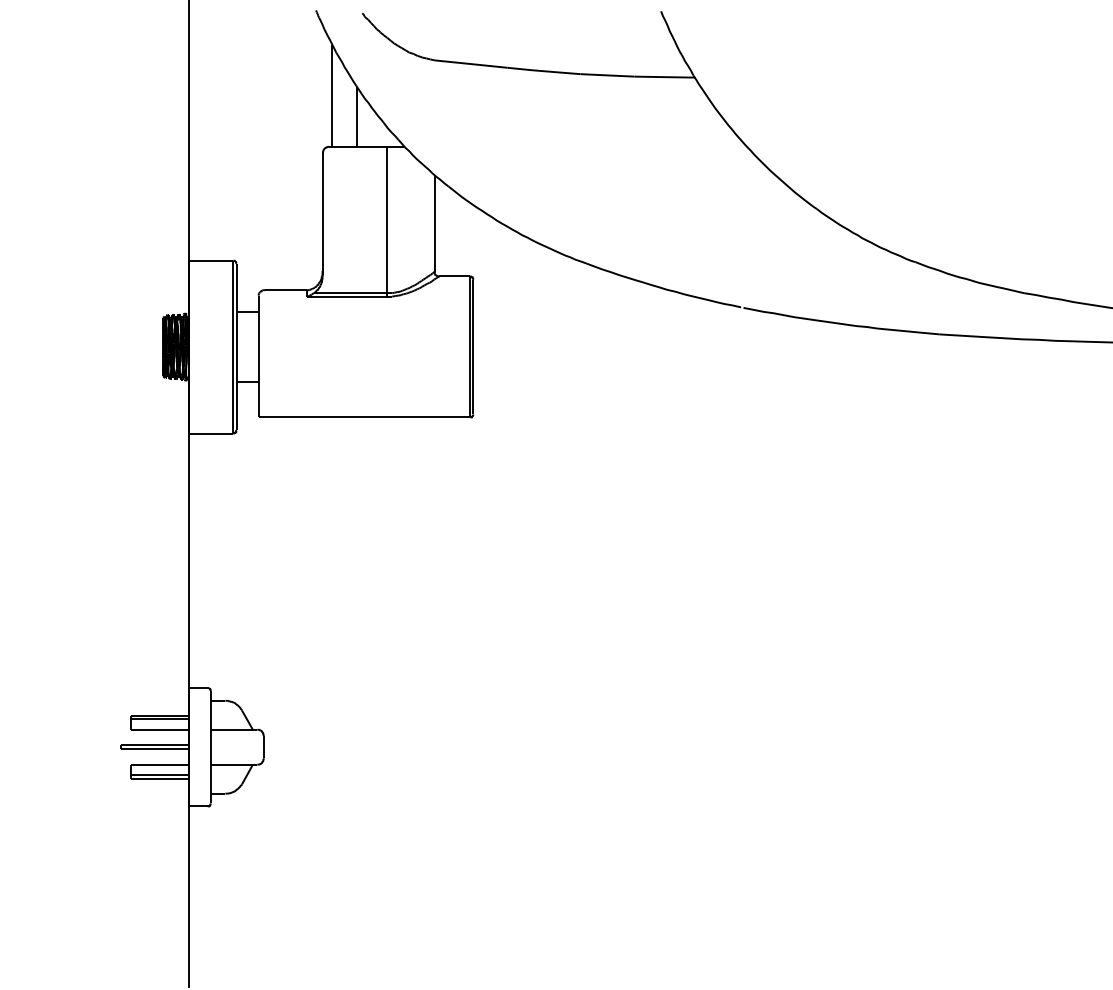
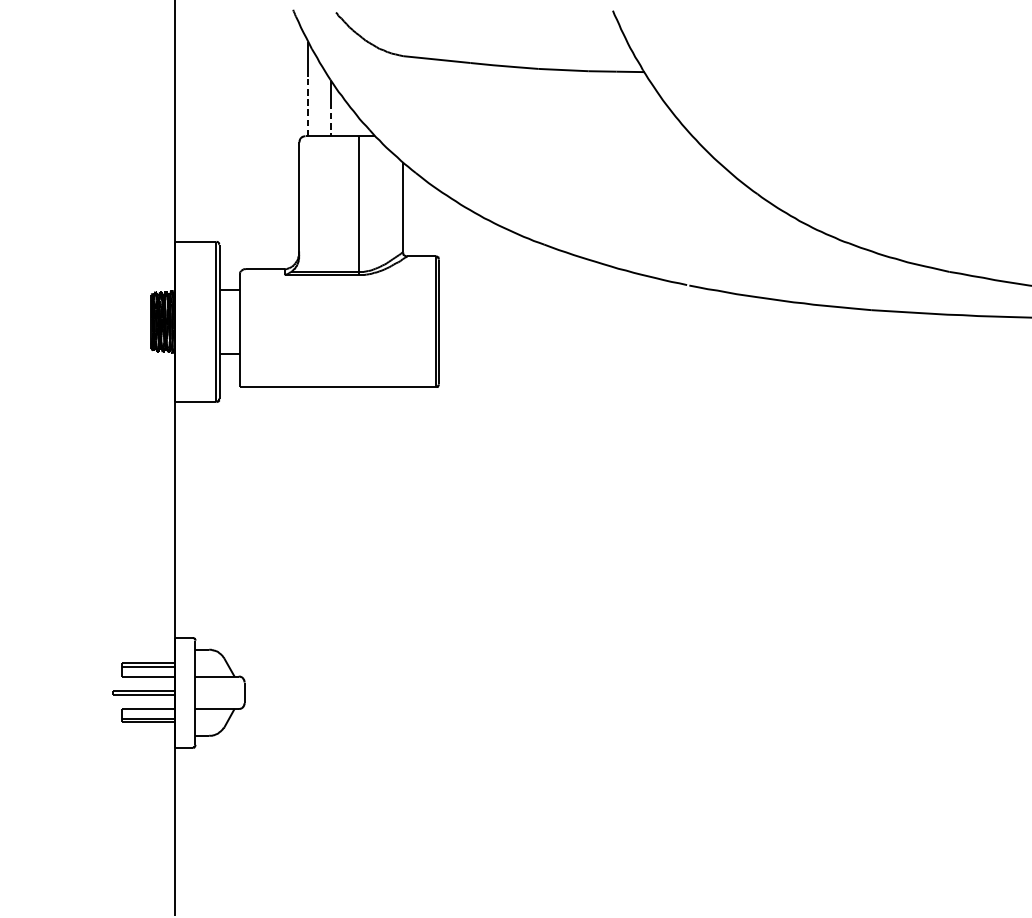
line: (332, 114) -> (308, 106), solid -> dashed
line: (357, 129) -> (331, 120), solid -> dashed

